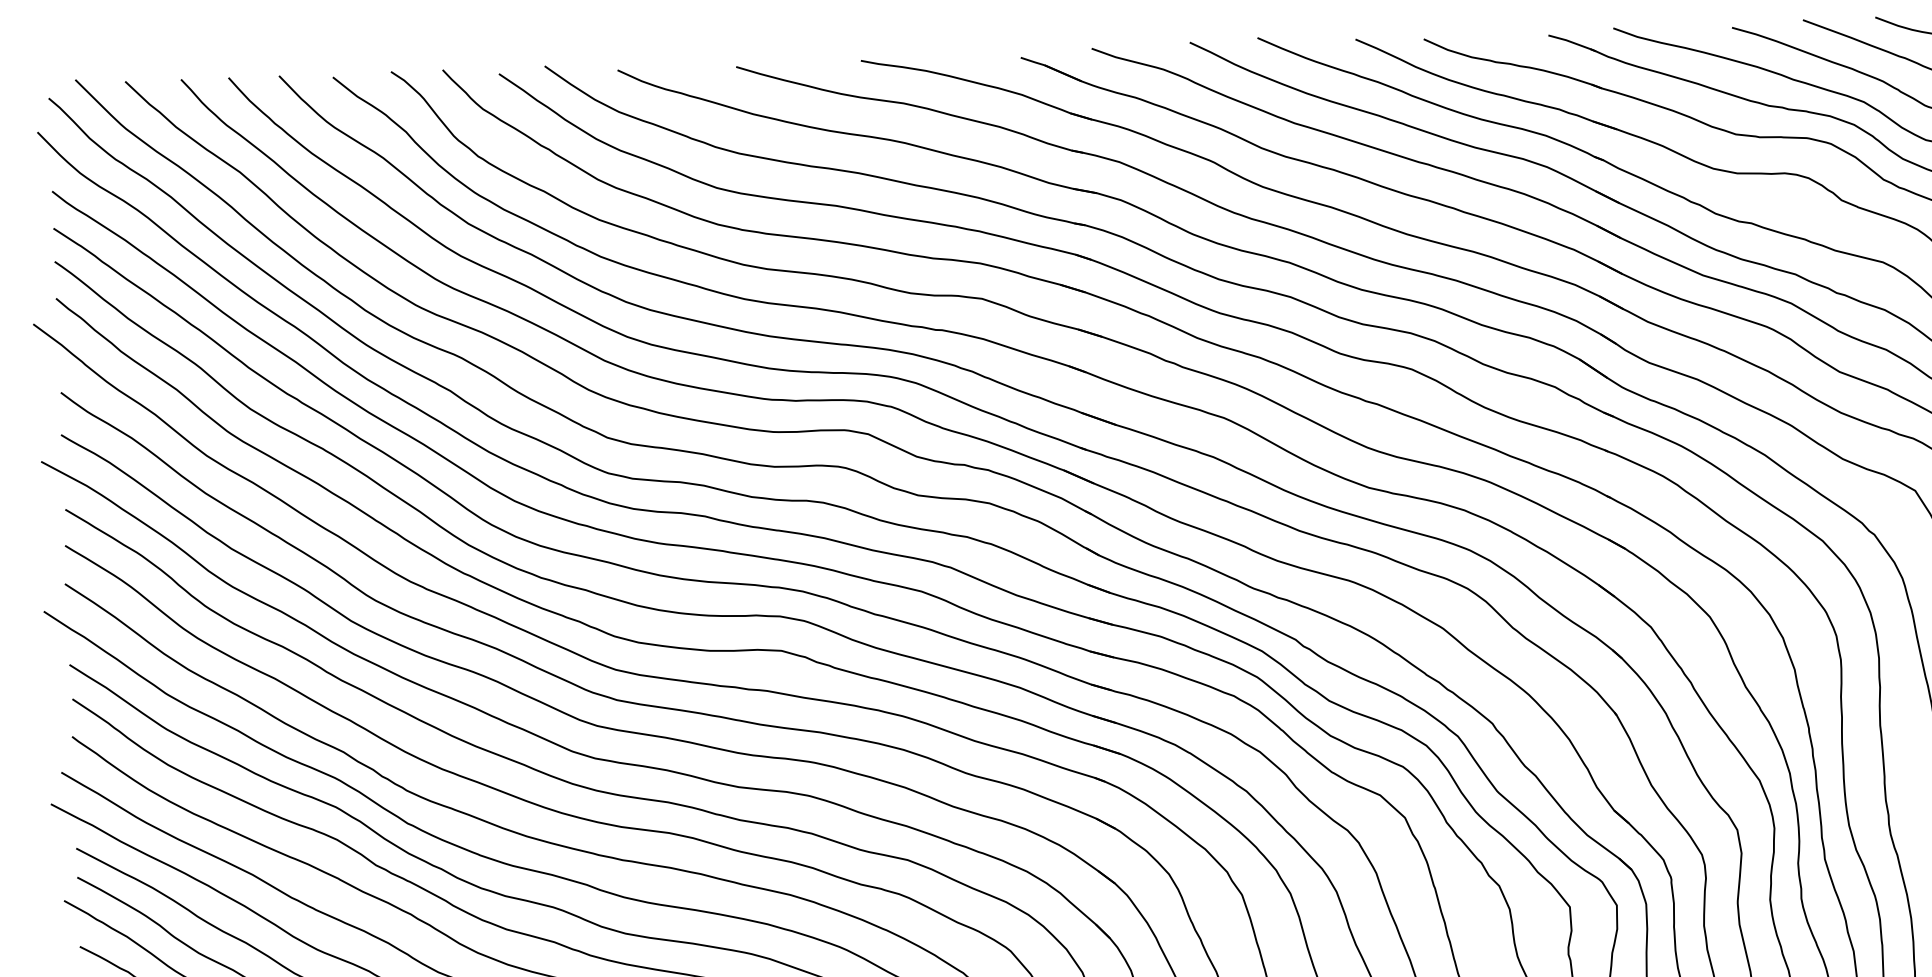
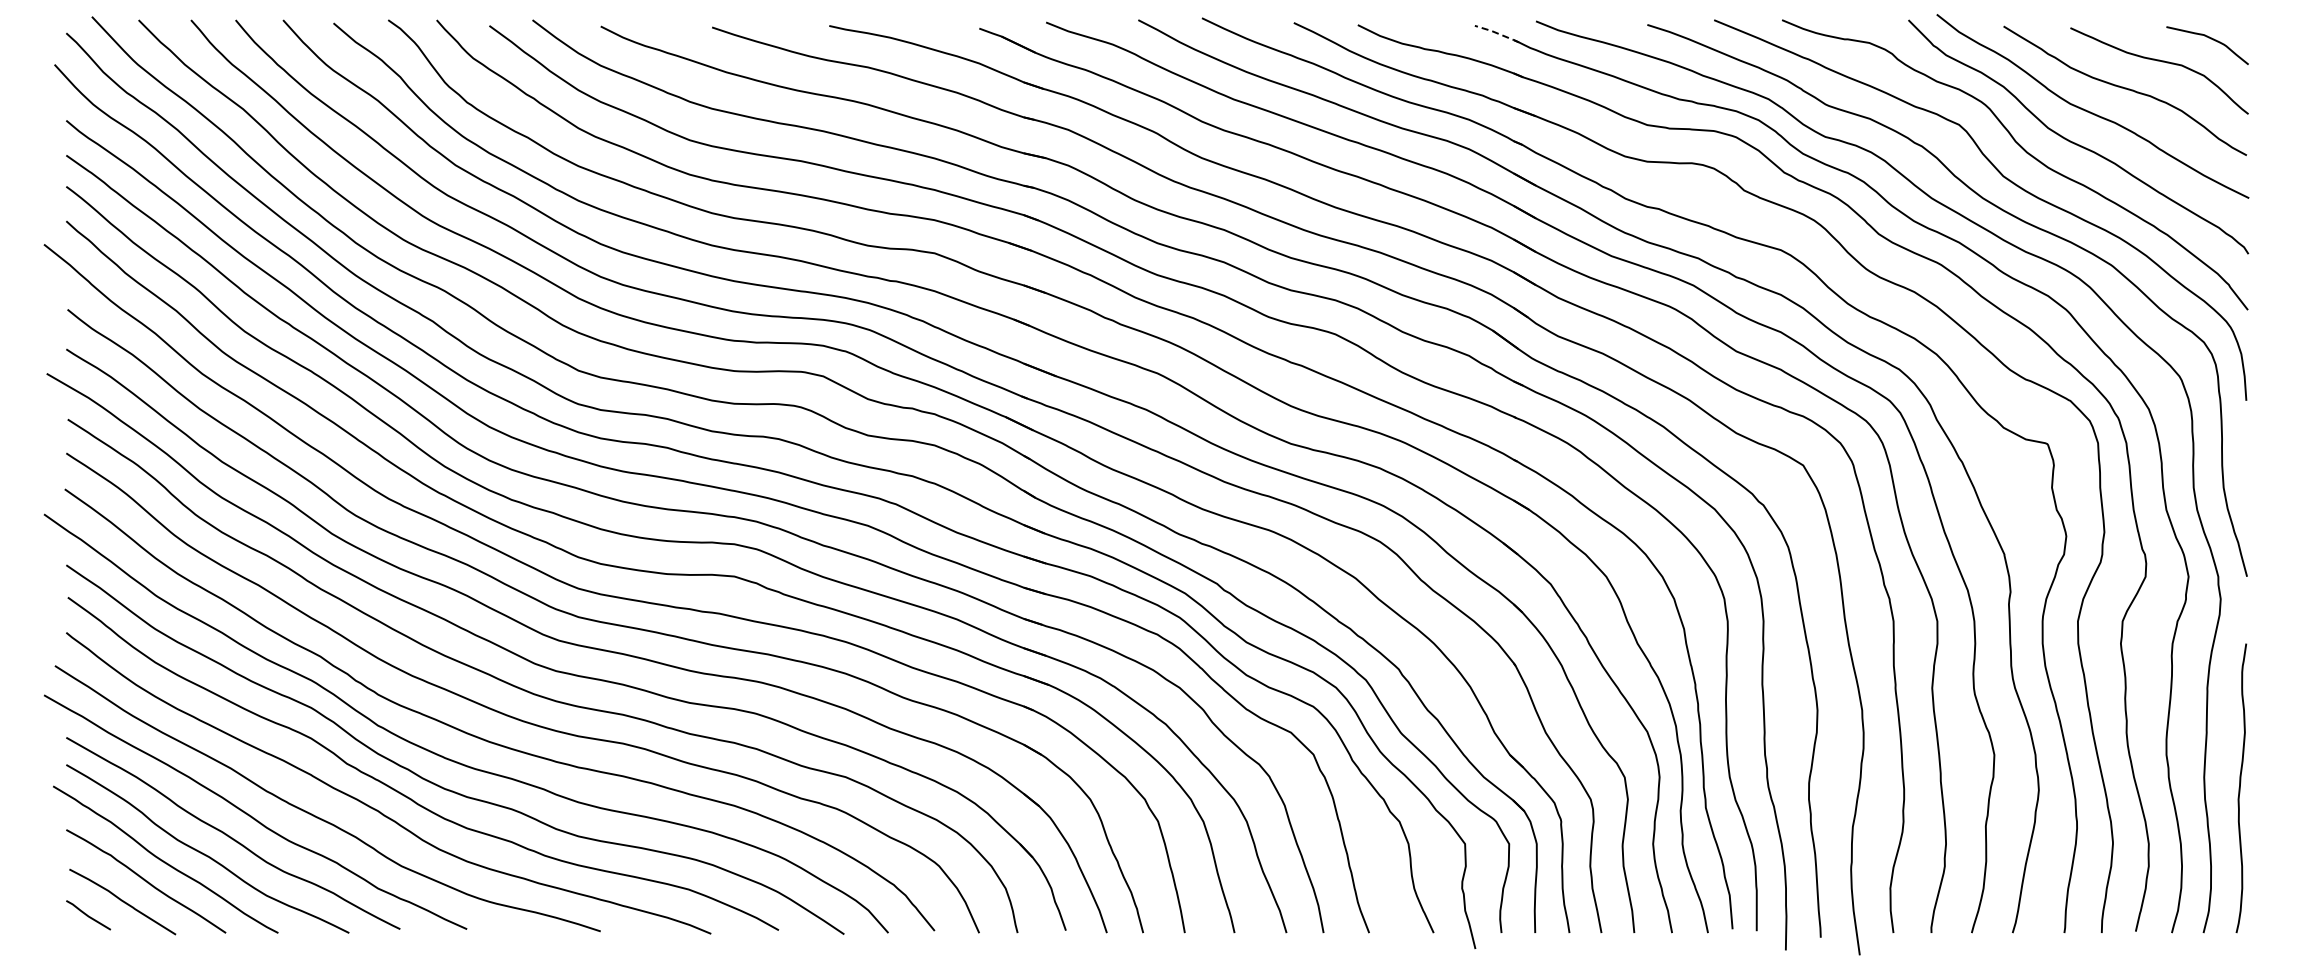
line: (1571, 42) -> (1496, 33), solid -> dashed

